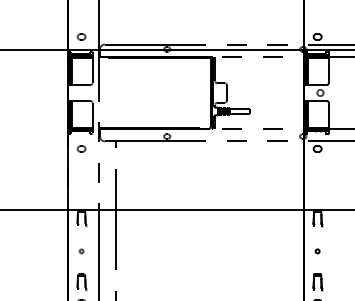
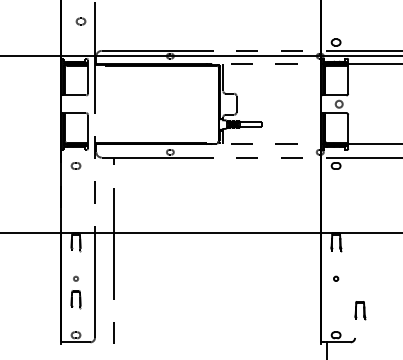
part: (81, 36) -> (80, 21), moved
part: (81, 281) -> (75, 299), moved
part: (317, 281) -> (360, 310), moved

